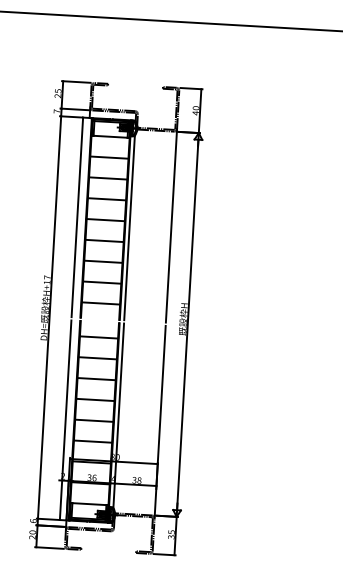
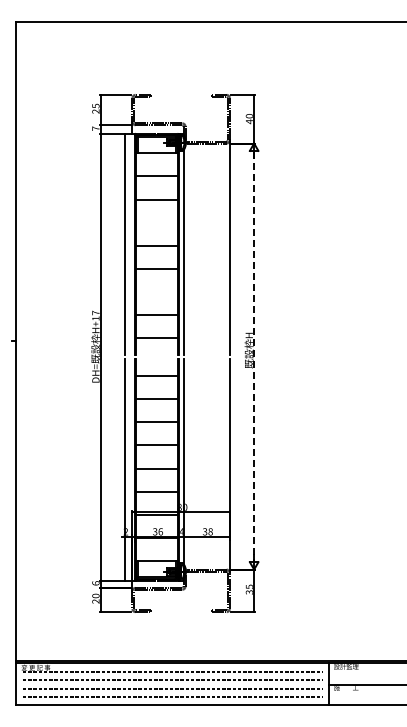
line: (106, 199) -> (156, 222), removed
line: (103, 262) -> (156, 292), removed
line: (188, 324) -> (254, 356), solid -> dashed

